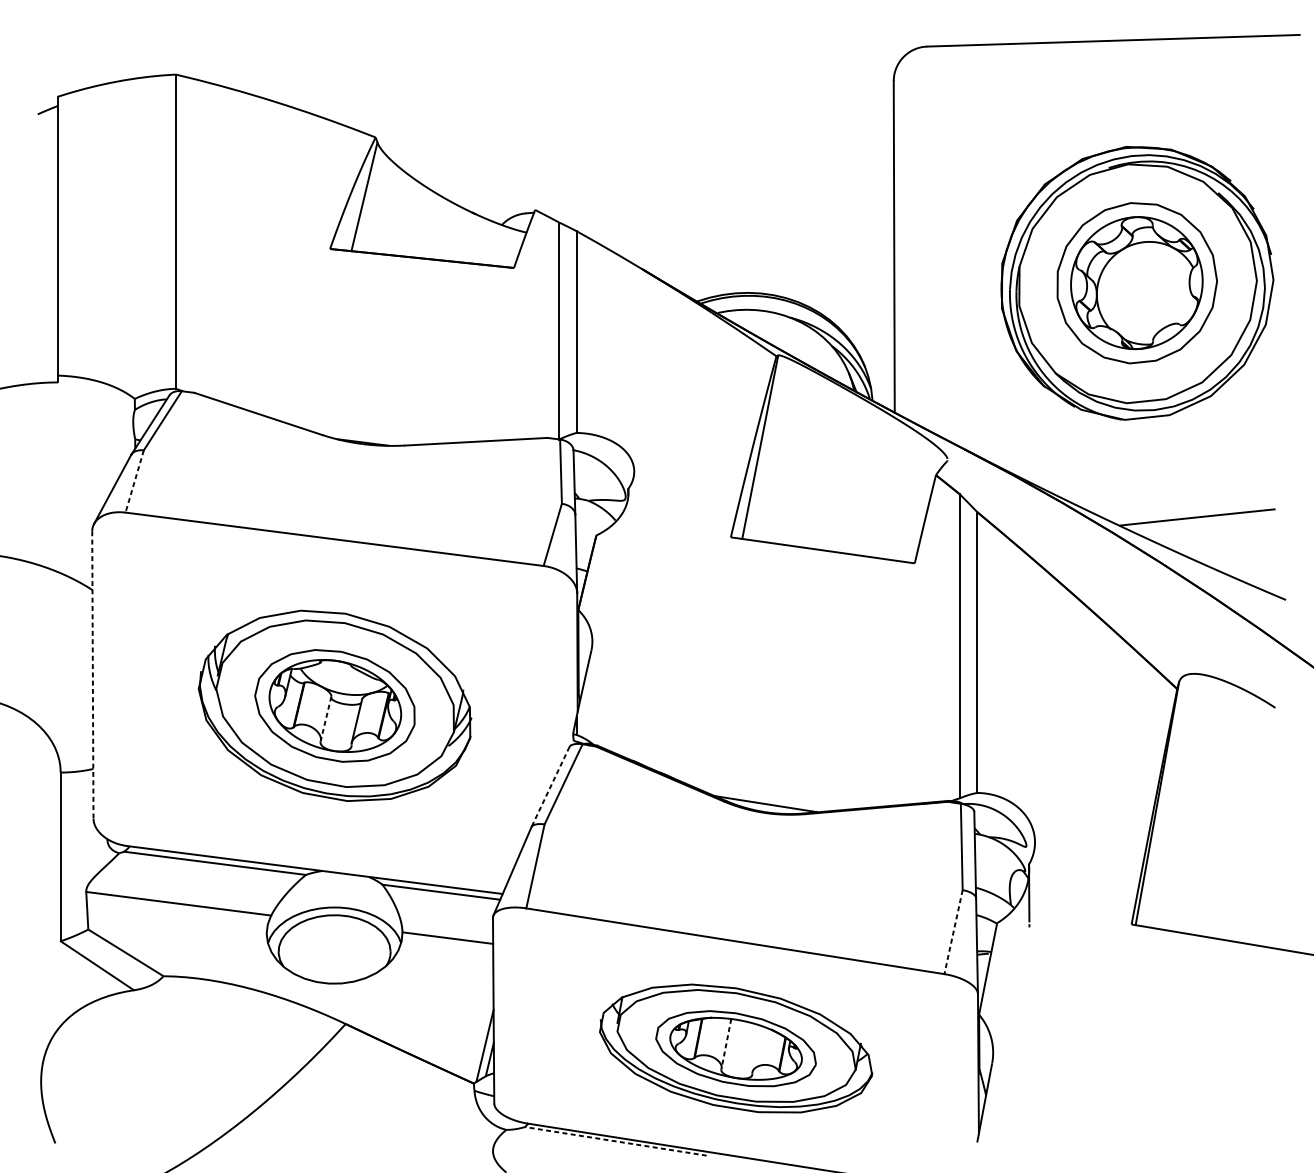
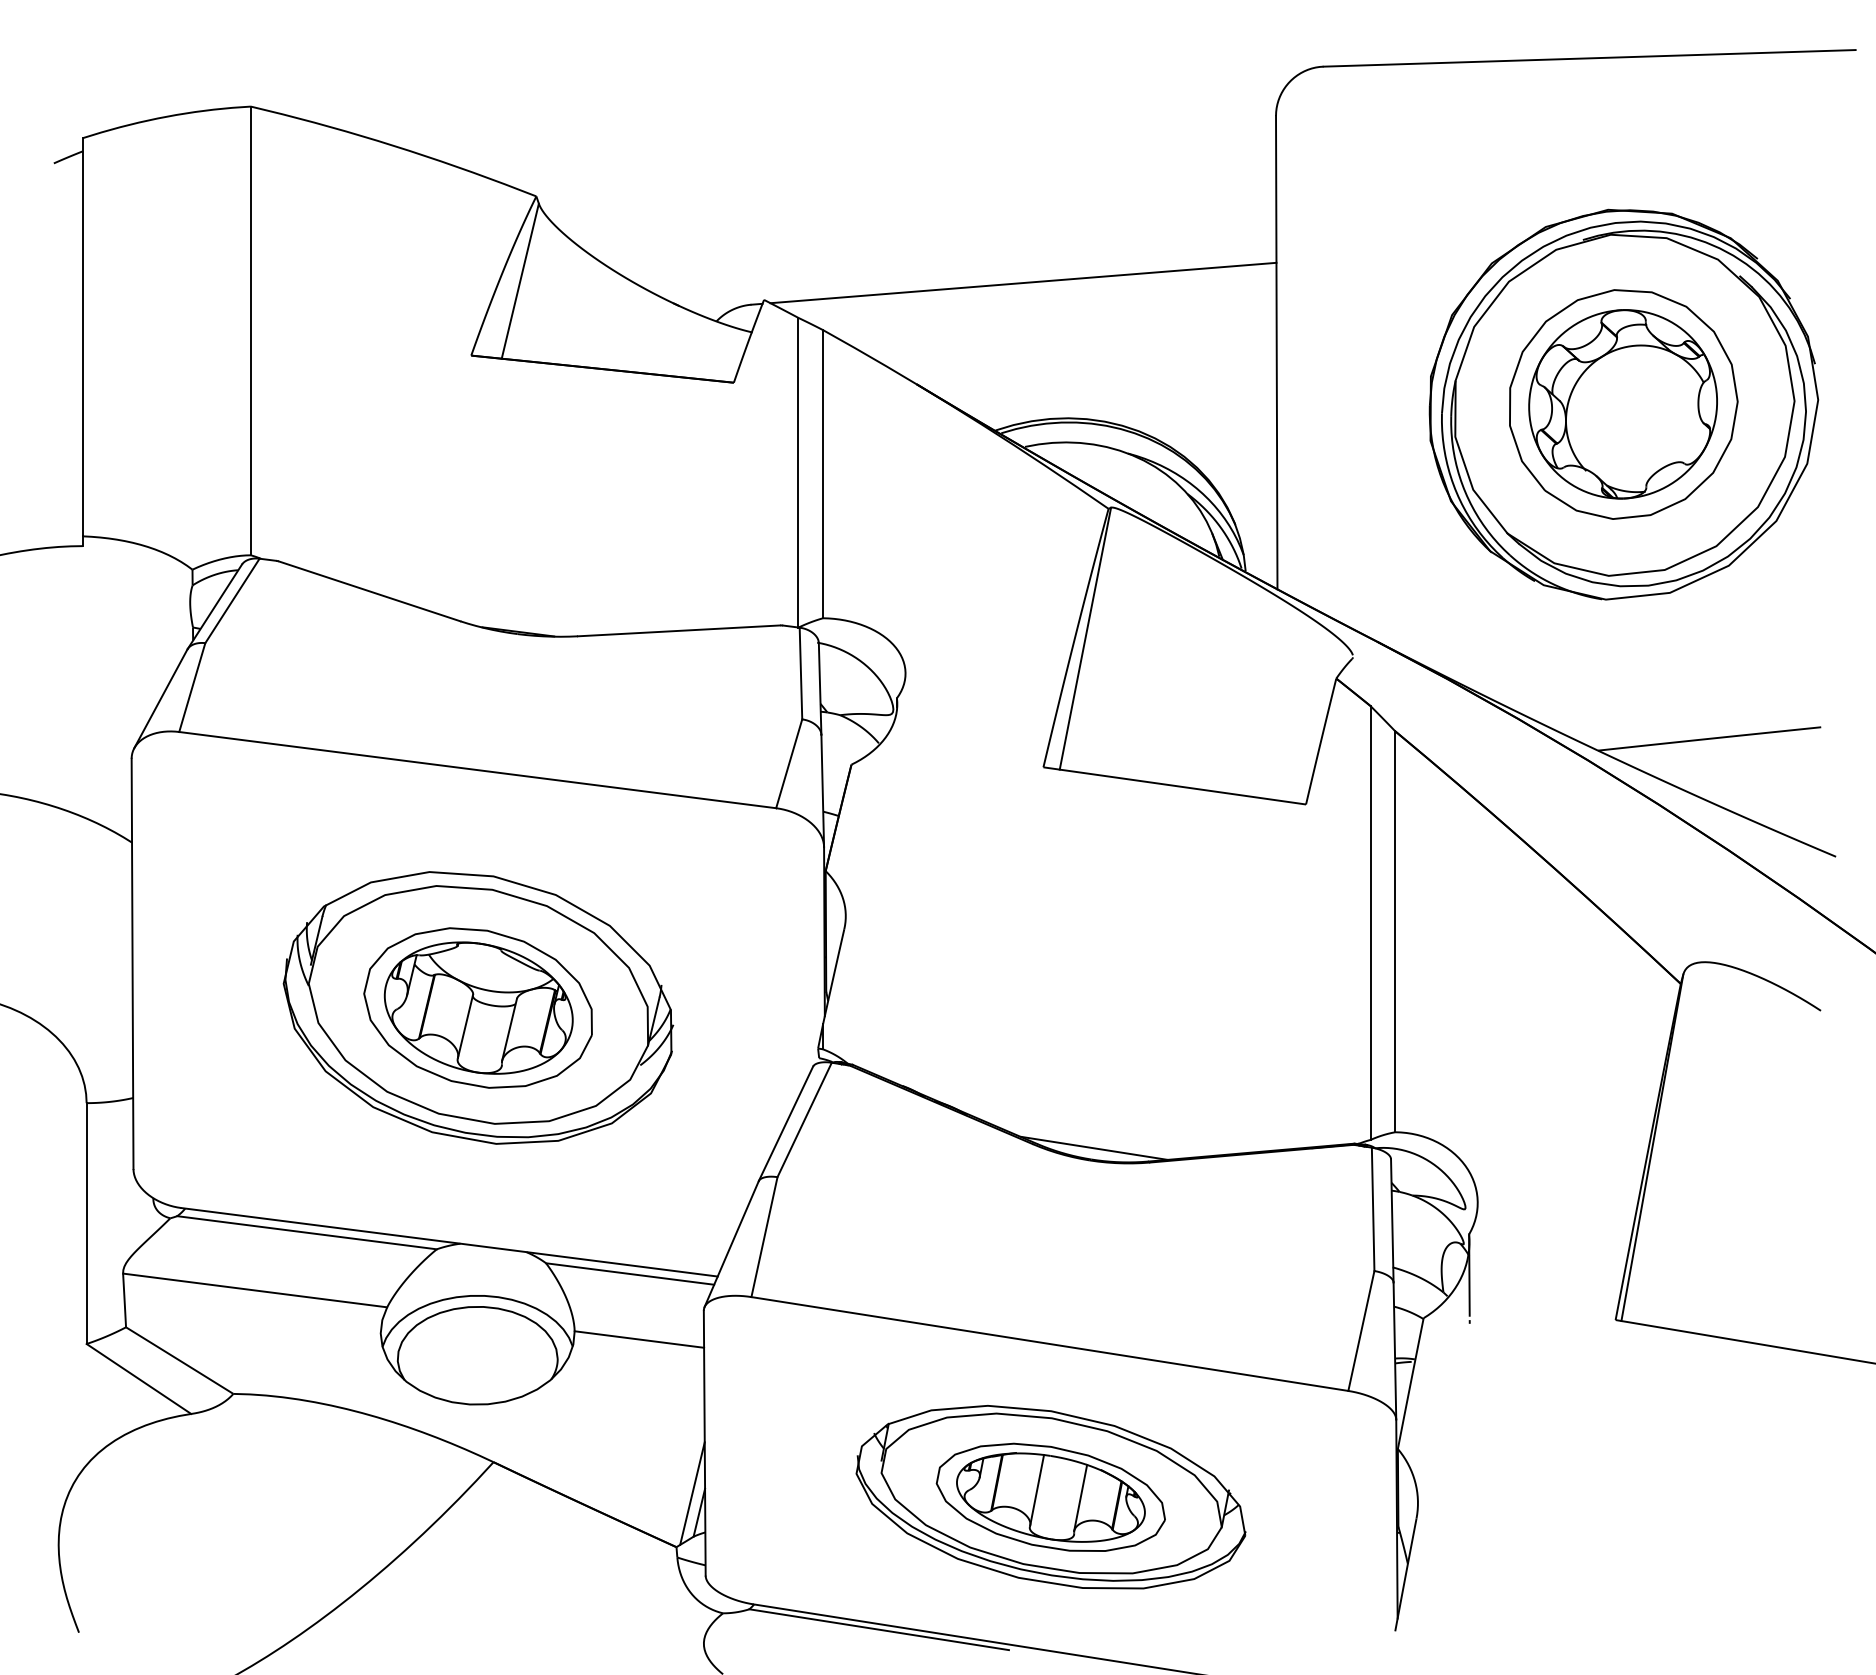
line: (716, 197) -> (1023, 282), added
line: (134, 482) -> (192, 688), dashed -> solid
line: (92, 675) -> (132, 964), dashed -> solid
line: (326, 718) -> (465, 1026), dashed -> solid
line: (550, 787) -> (785, 1124), dashed -> solid
line: (953, 932) -> (1361, 1331), dashed -> solid
line: (726, 1043) -> (1037, 1490), dashed -> solid
line: (756, 1048) -> (1080, 1497), added
line: (615, 1141) -> (878, 1629), dashed -> solid

